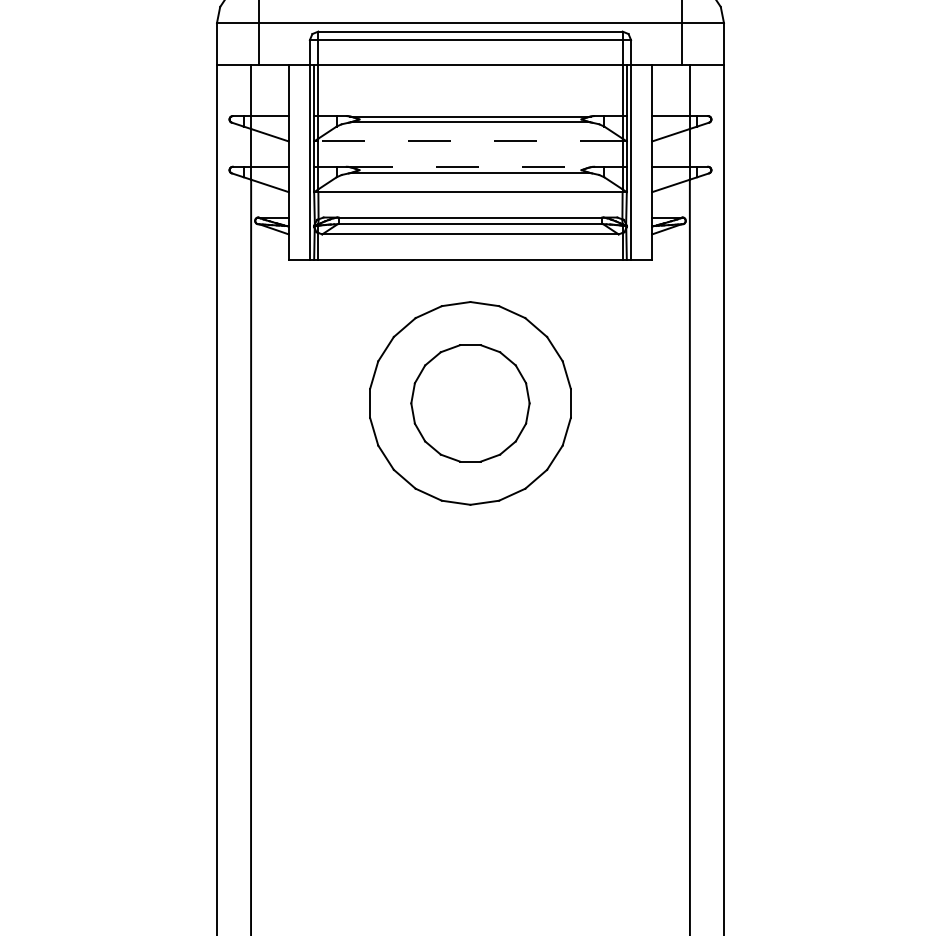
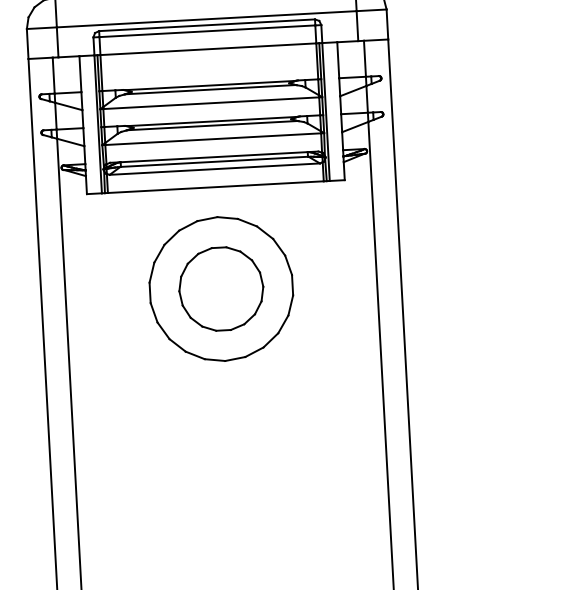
line: (470, 141) -> (211, 103), dashed -> solid
line: (470, 167) -> (212, 121), dashed -> solid

